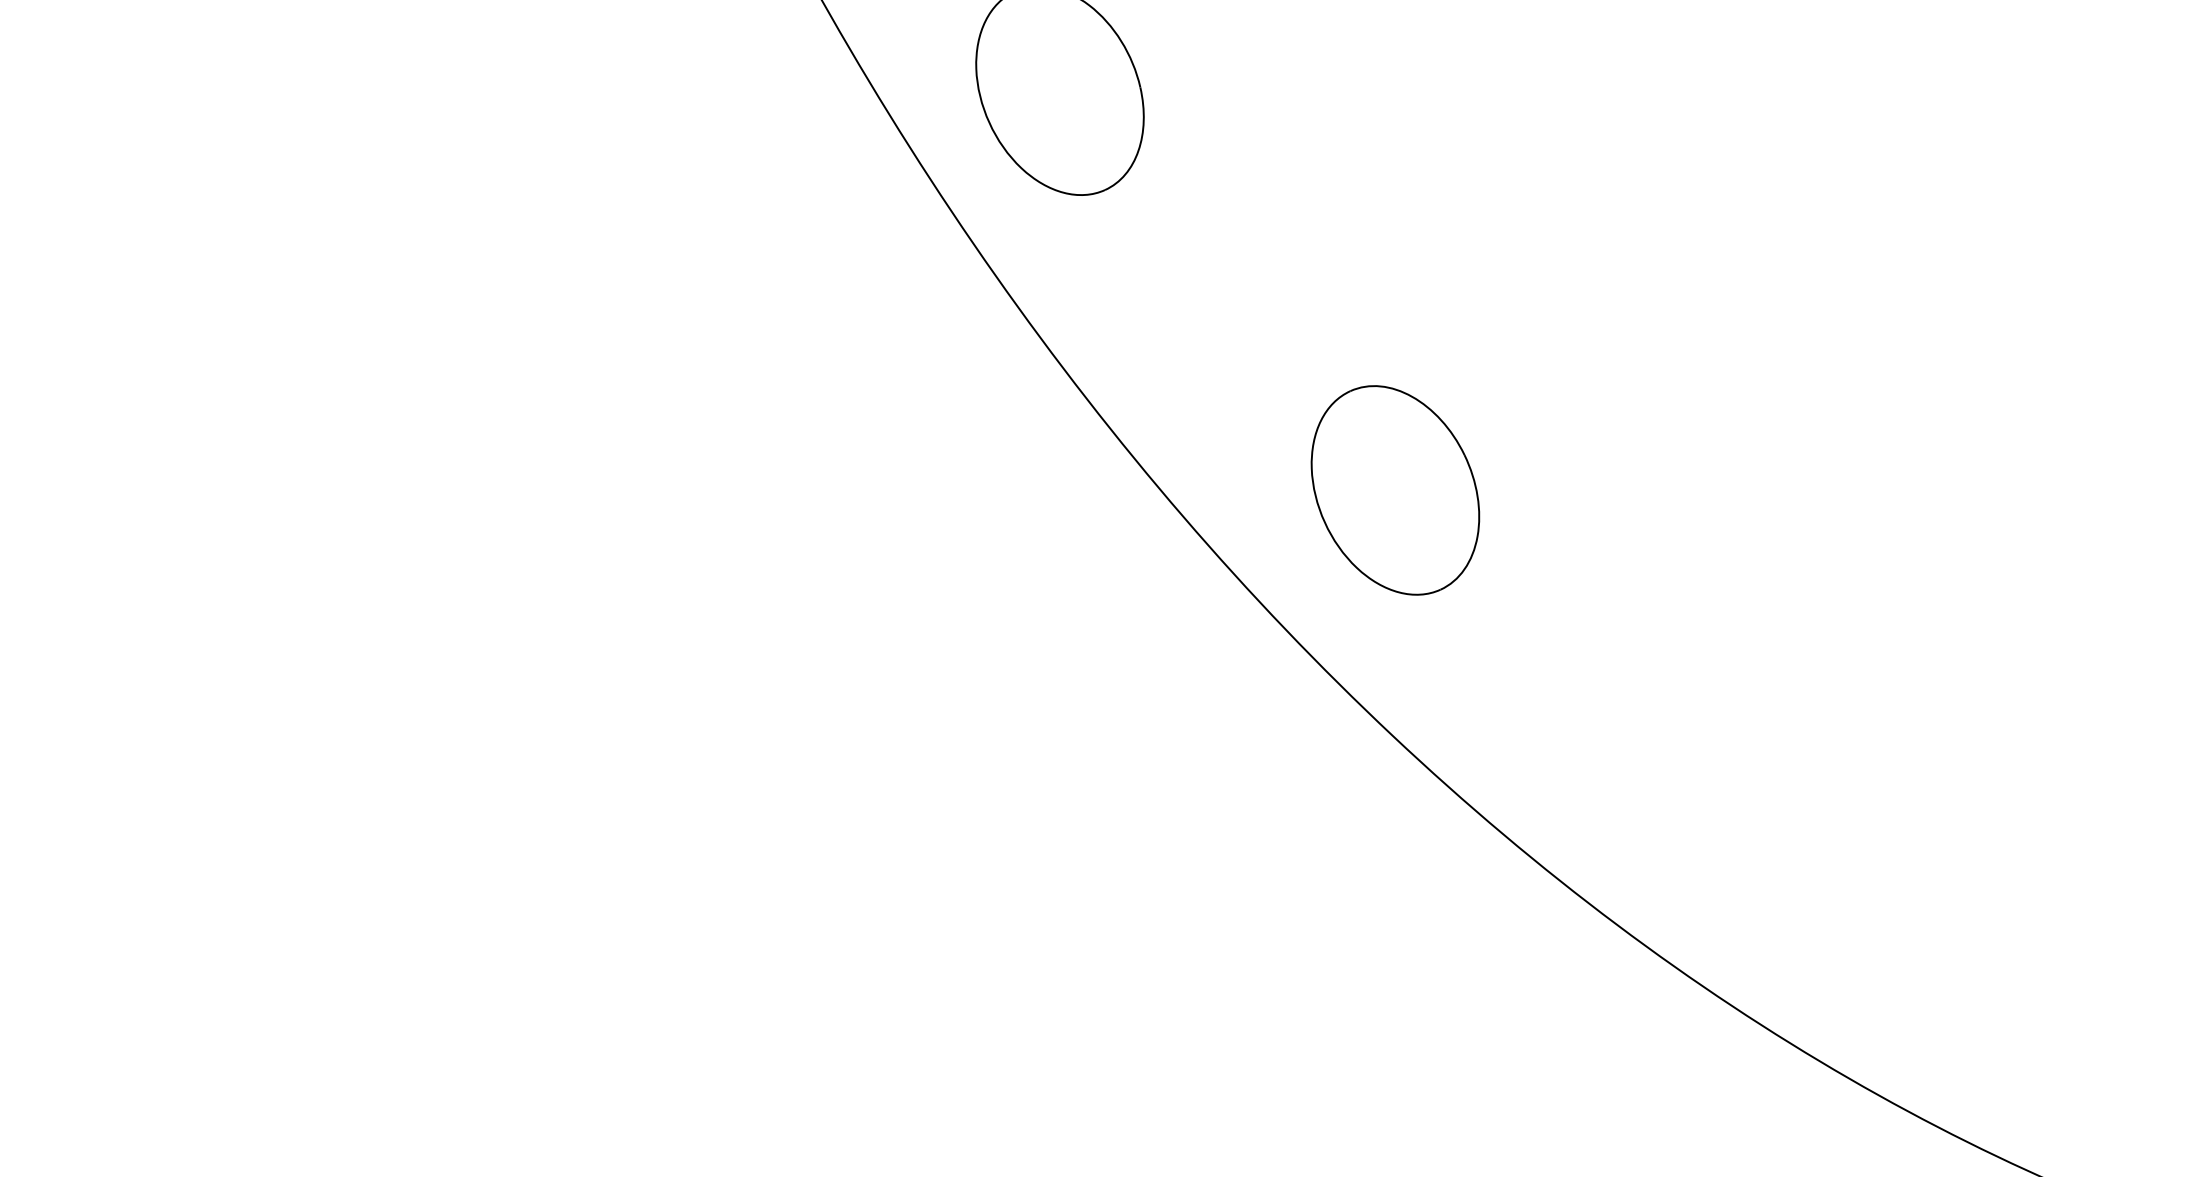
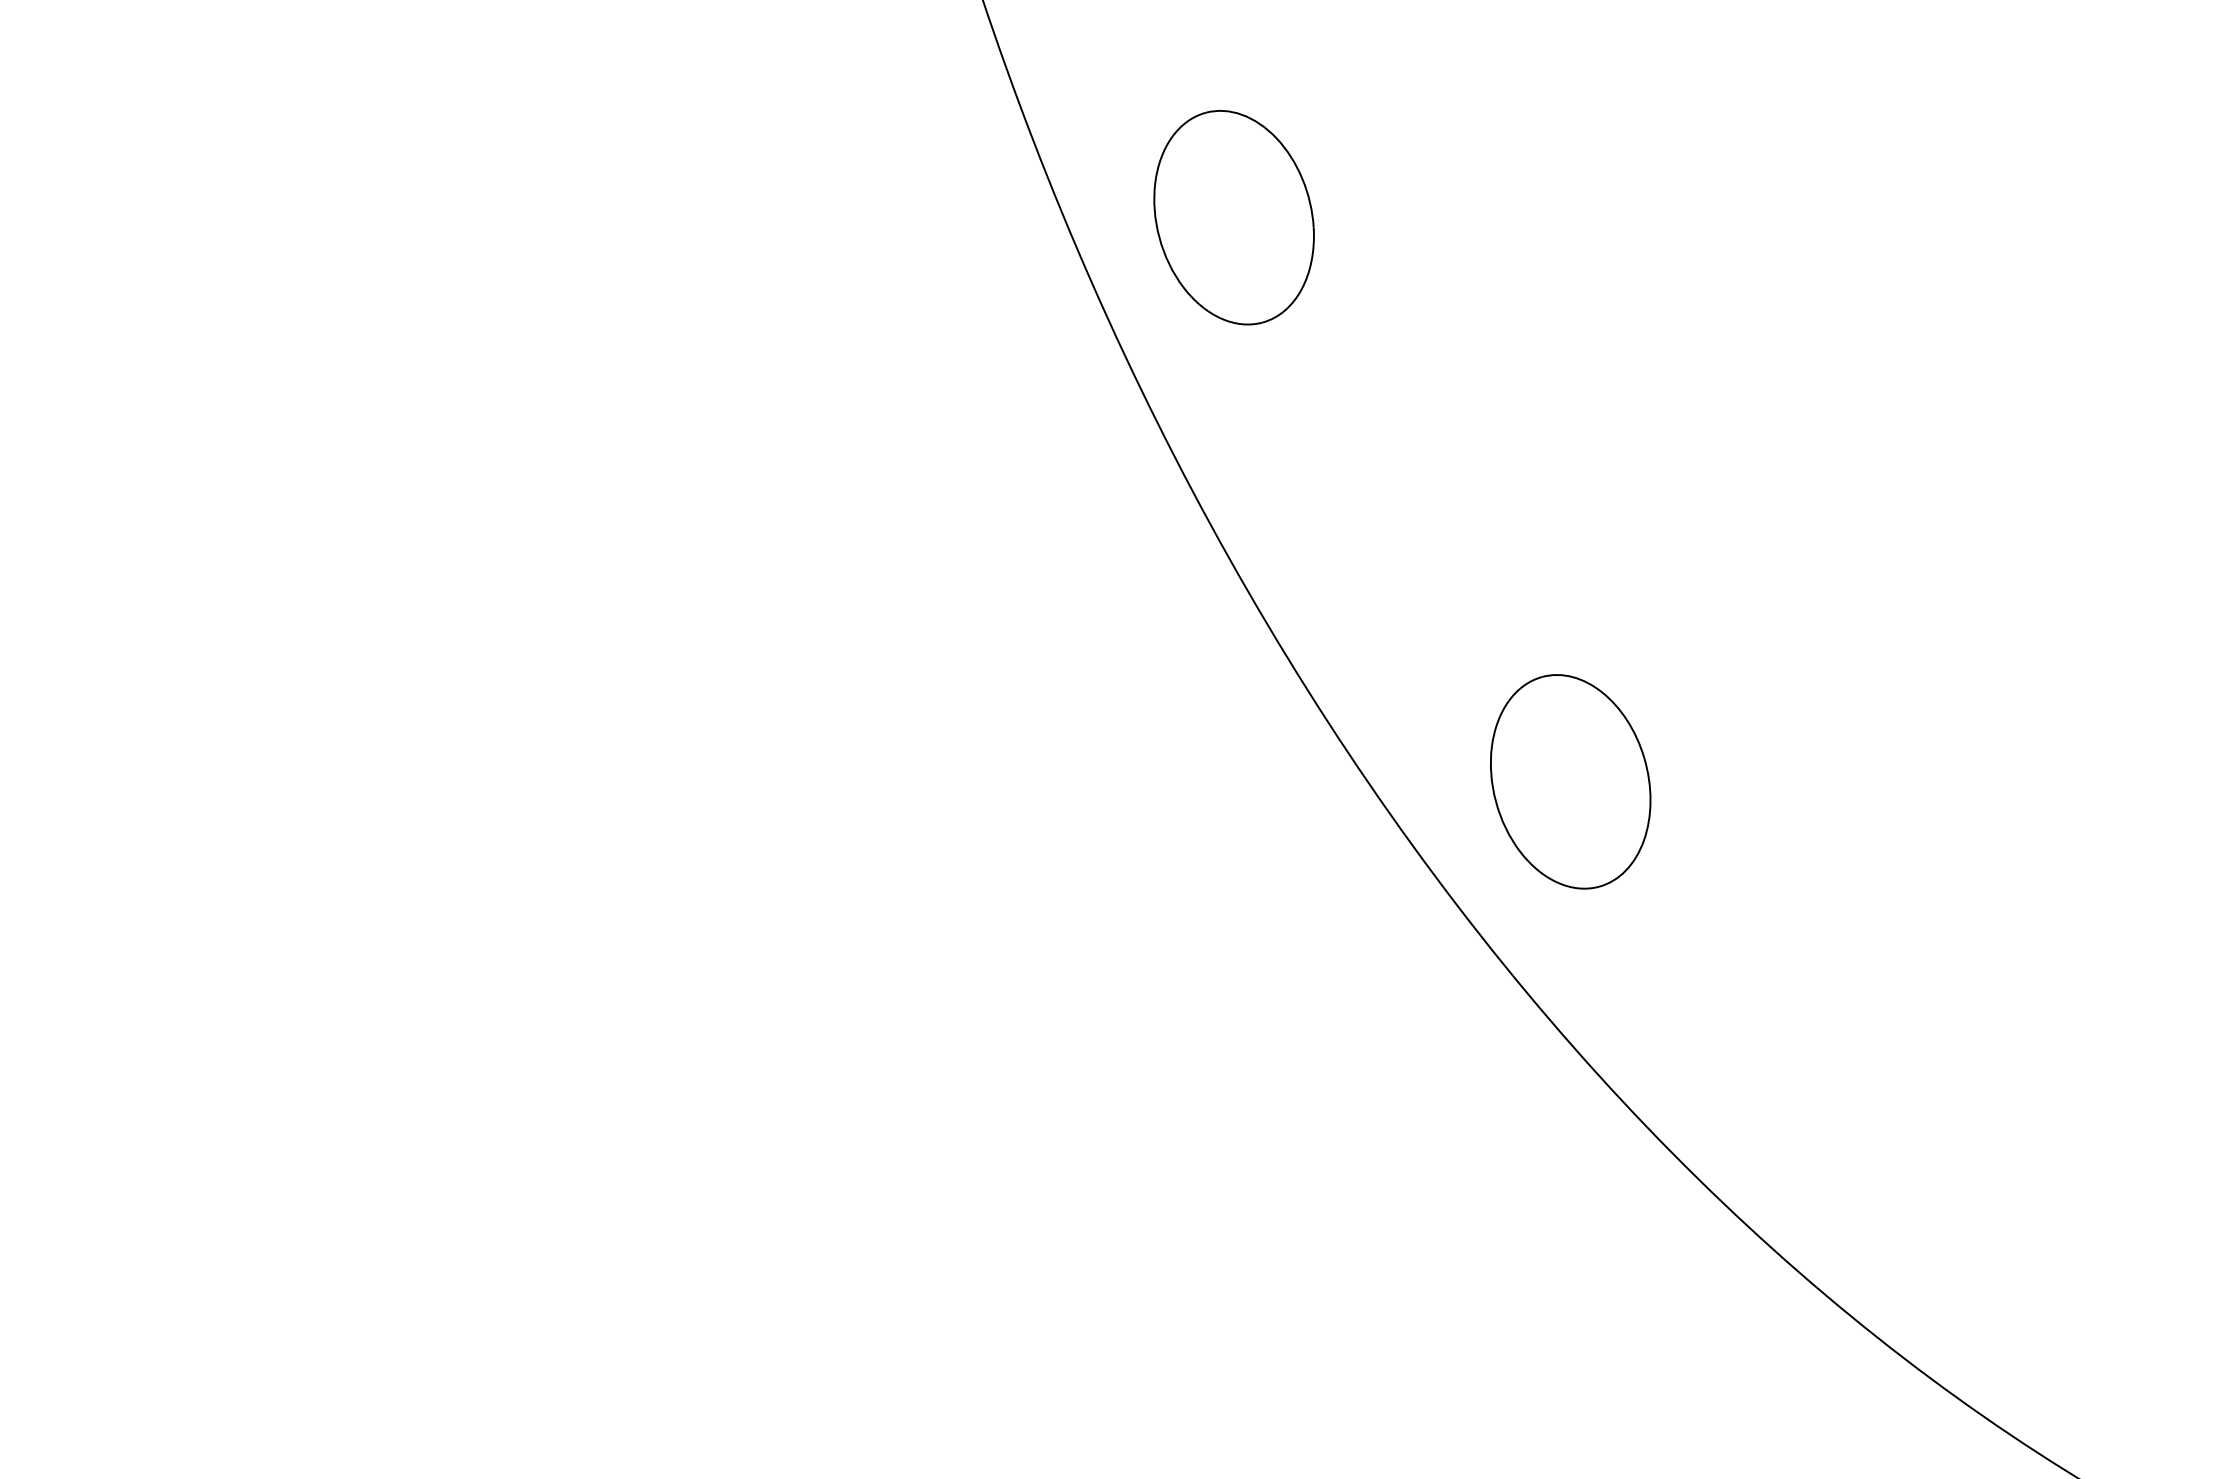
part: (1395, 490) -> (1570, 781), moved

